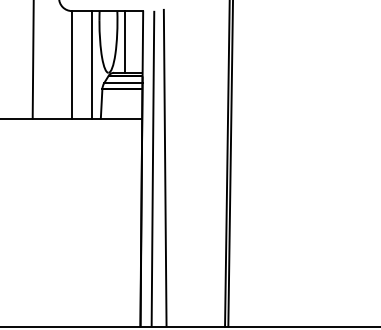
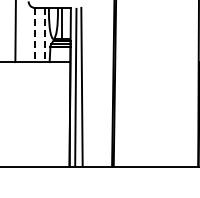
line: (72, 65) -> (35, 35), solid -> dashed
line: (90, 65) -> (44, 35), solid -> dashed

